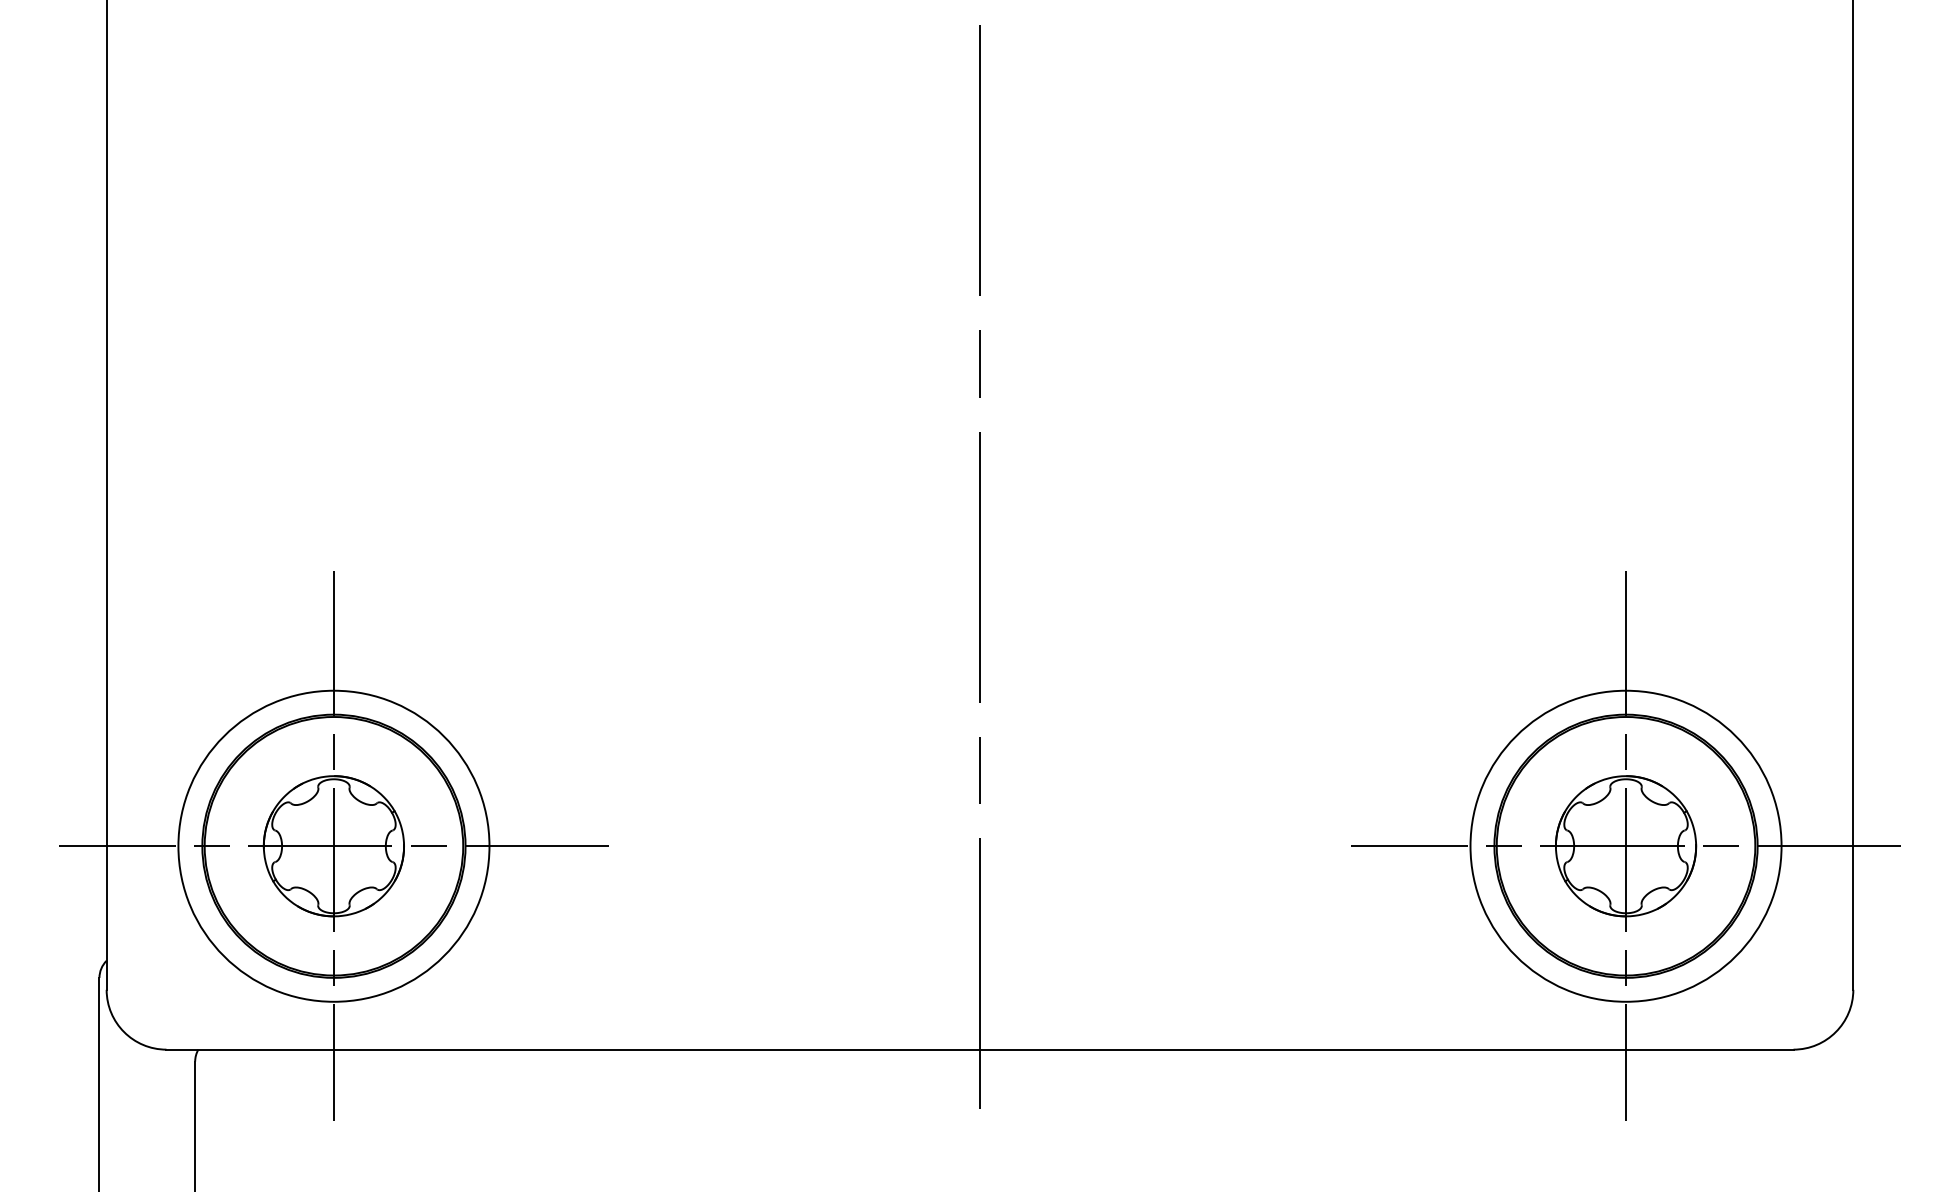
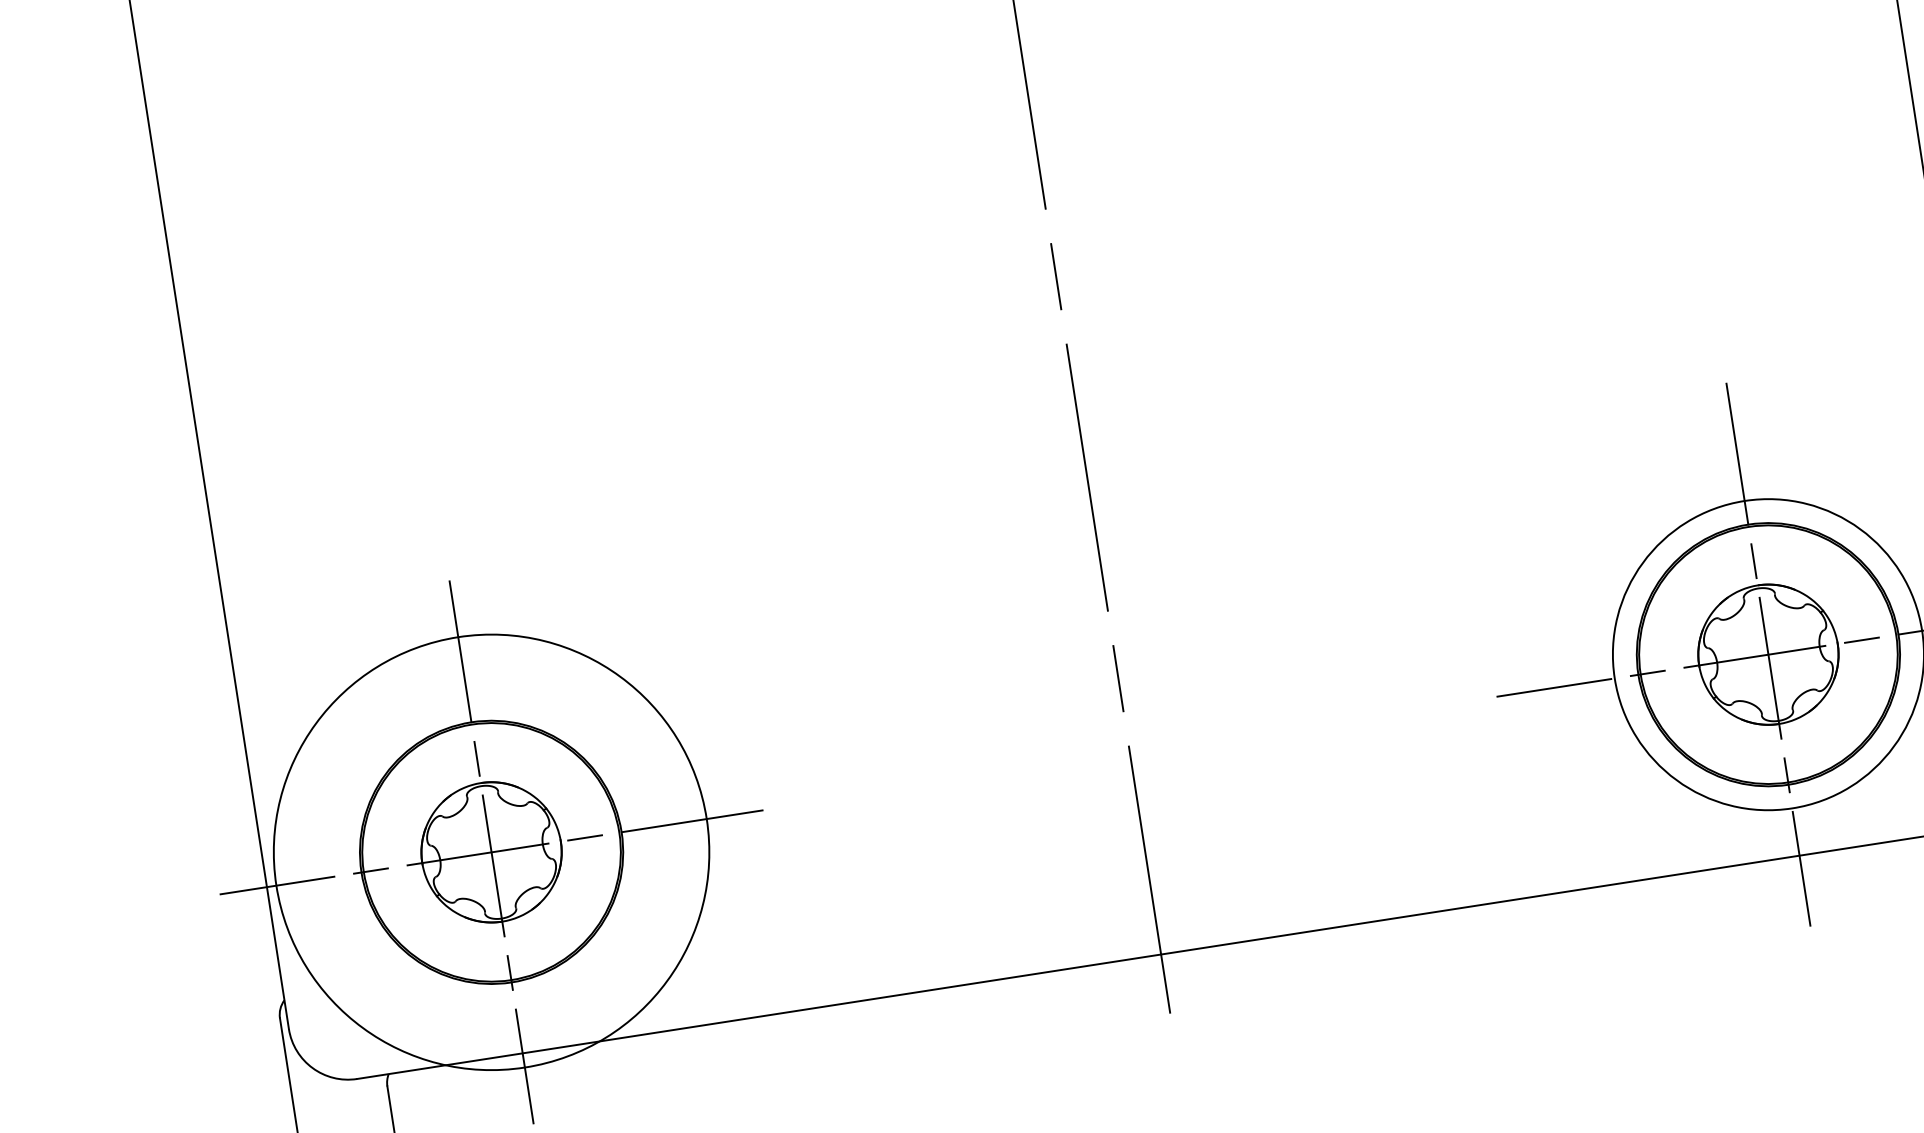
circle: (333, 845) -> (491, 851), size x1.4

